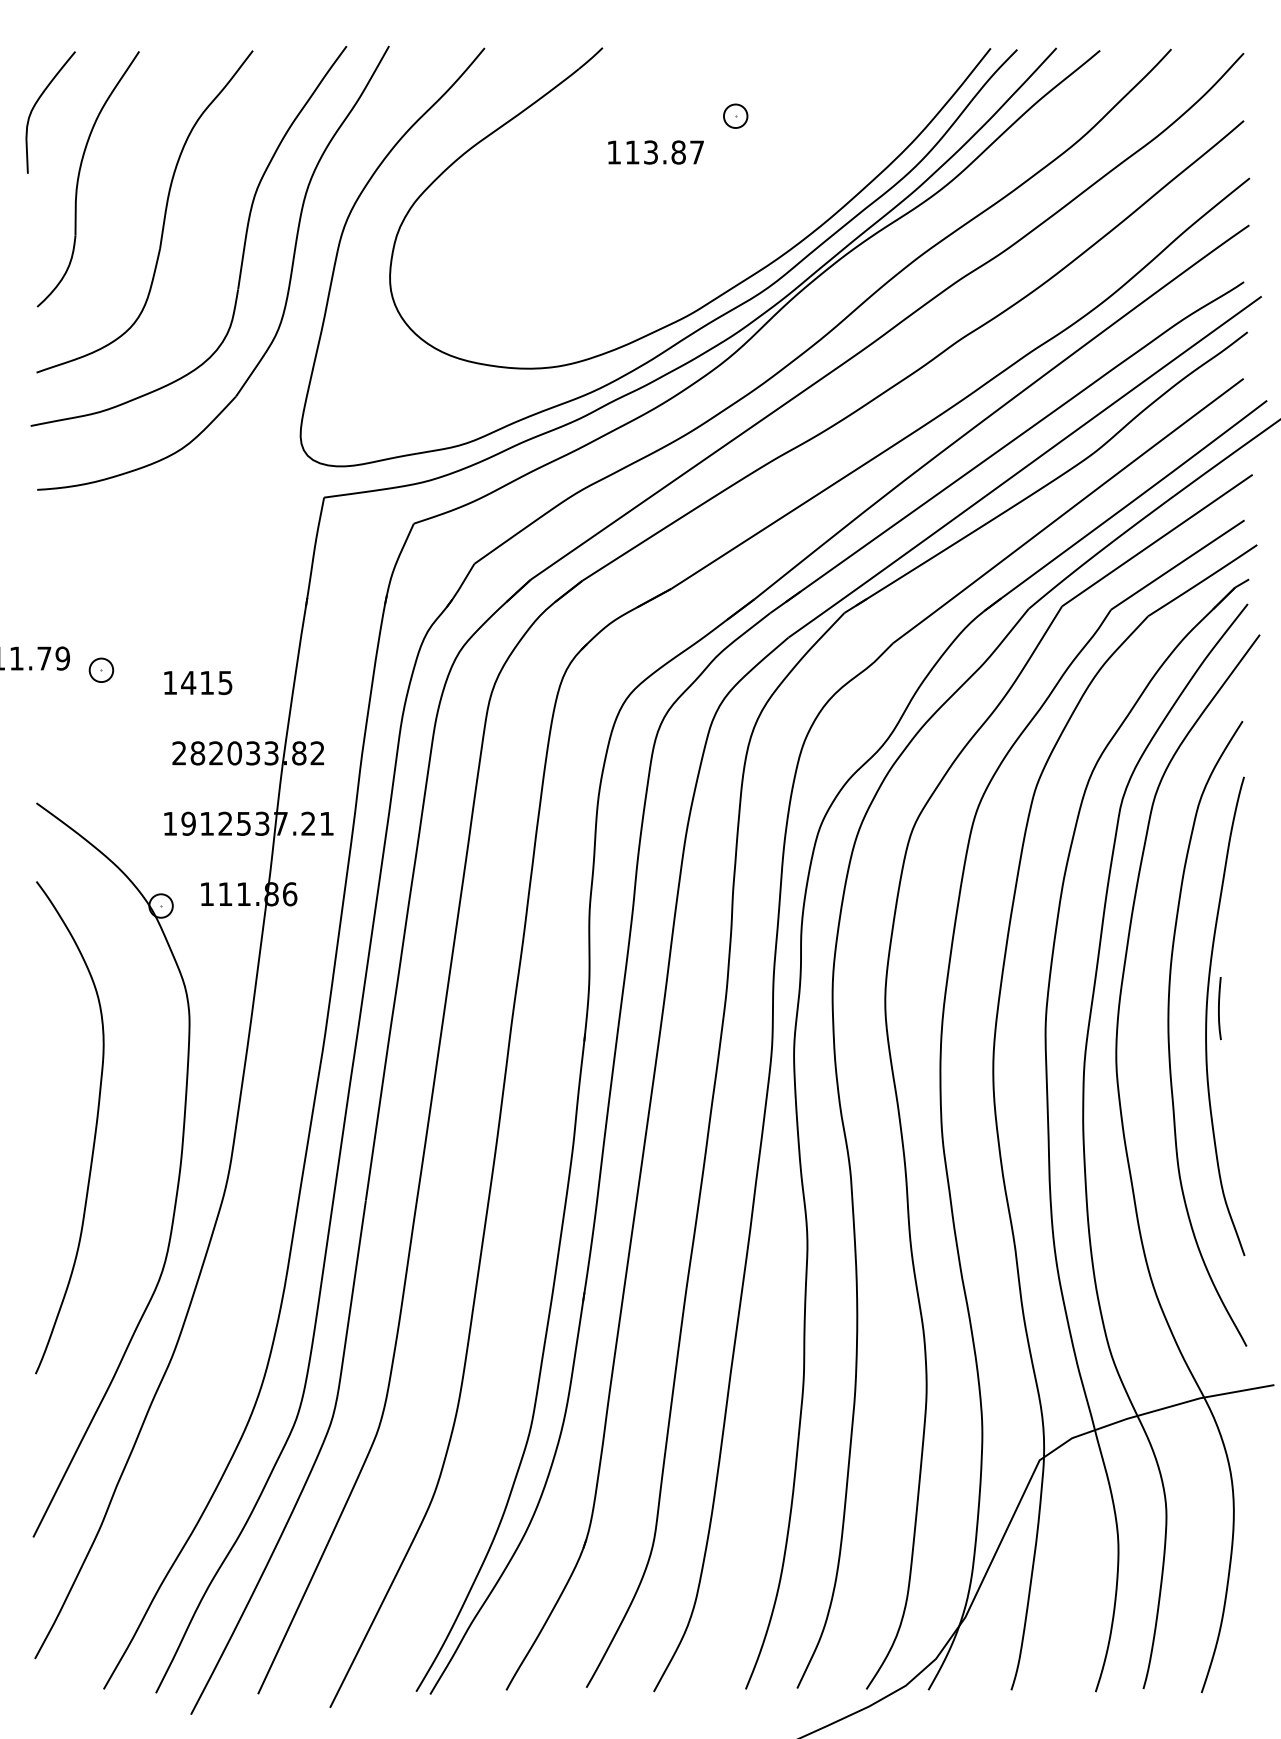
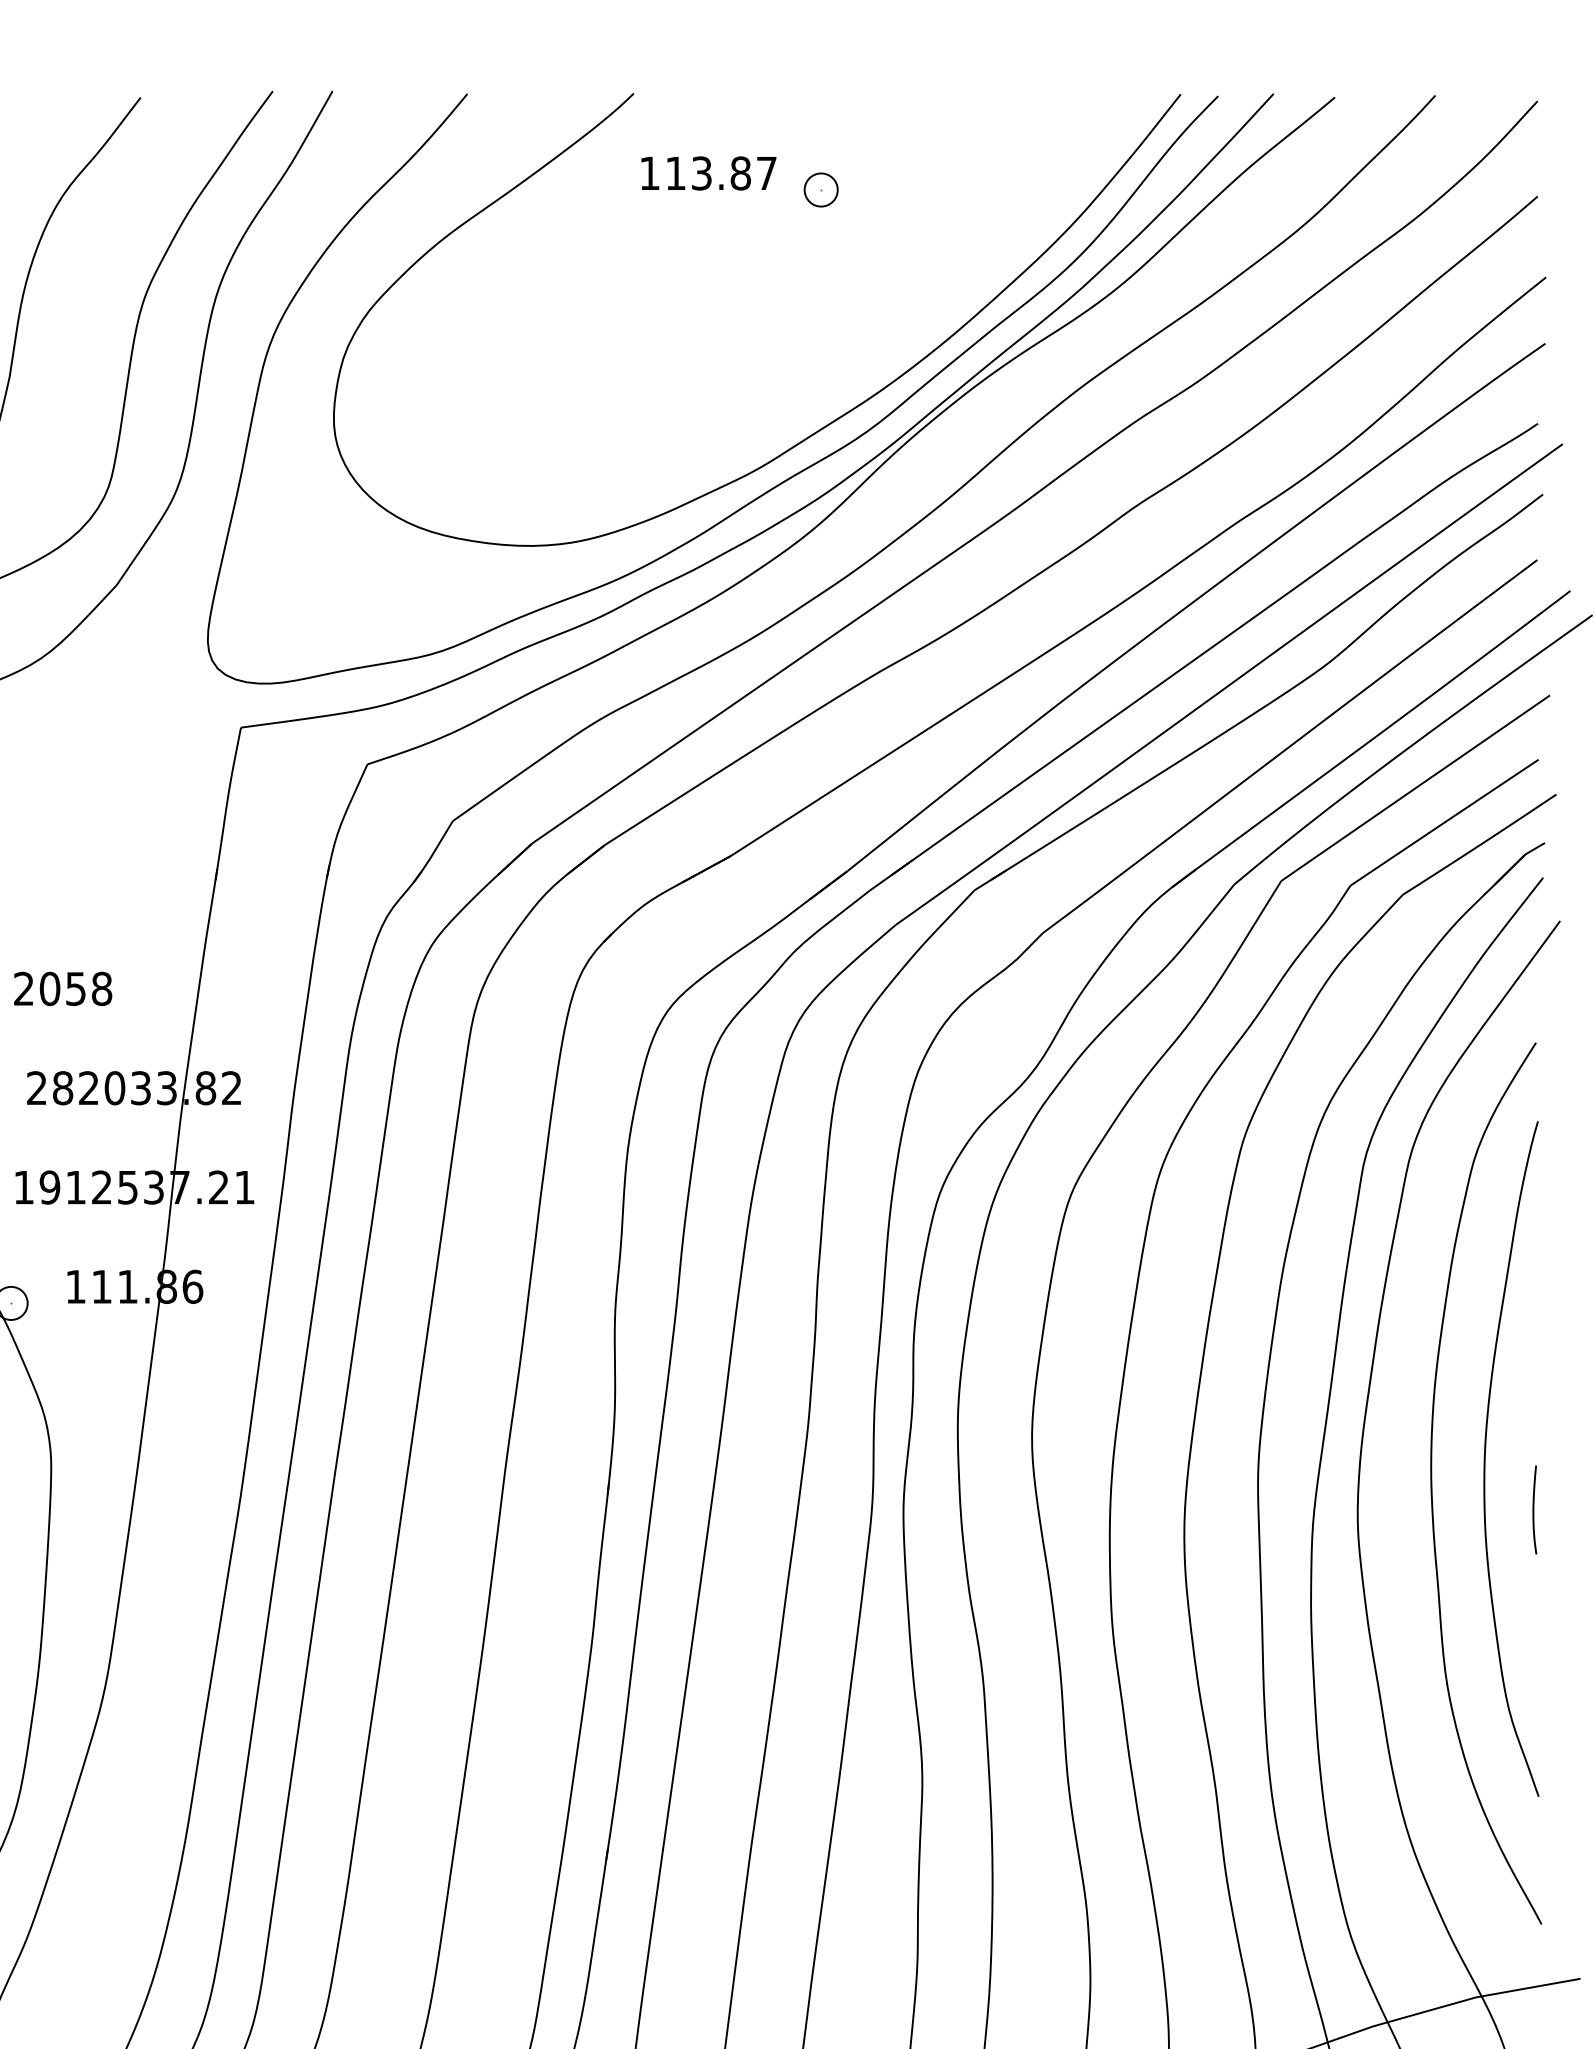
text: (655, 152) -> (708, 173), moved
text: (197, 682) -> (62, 988), 1415 -> 2058
line: (1219, 1008) -> (1534, 1509), moved

